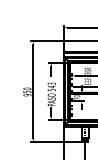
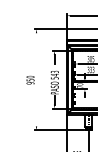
line: (33, 91) -> (36, 79), removed

